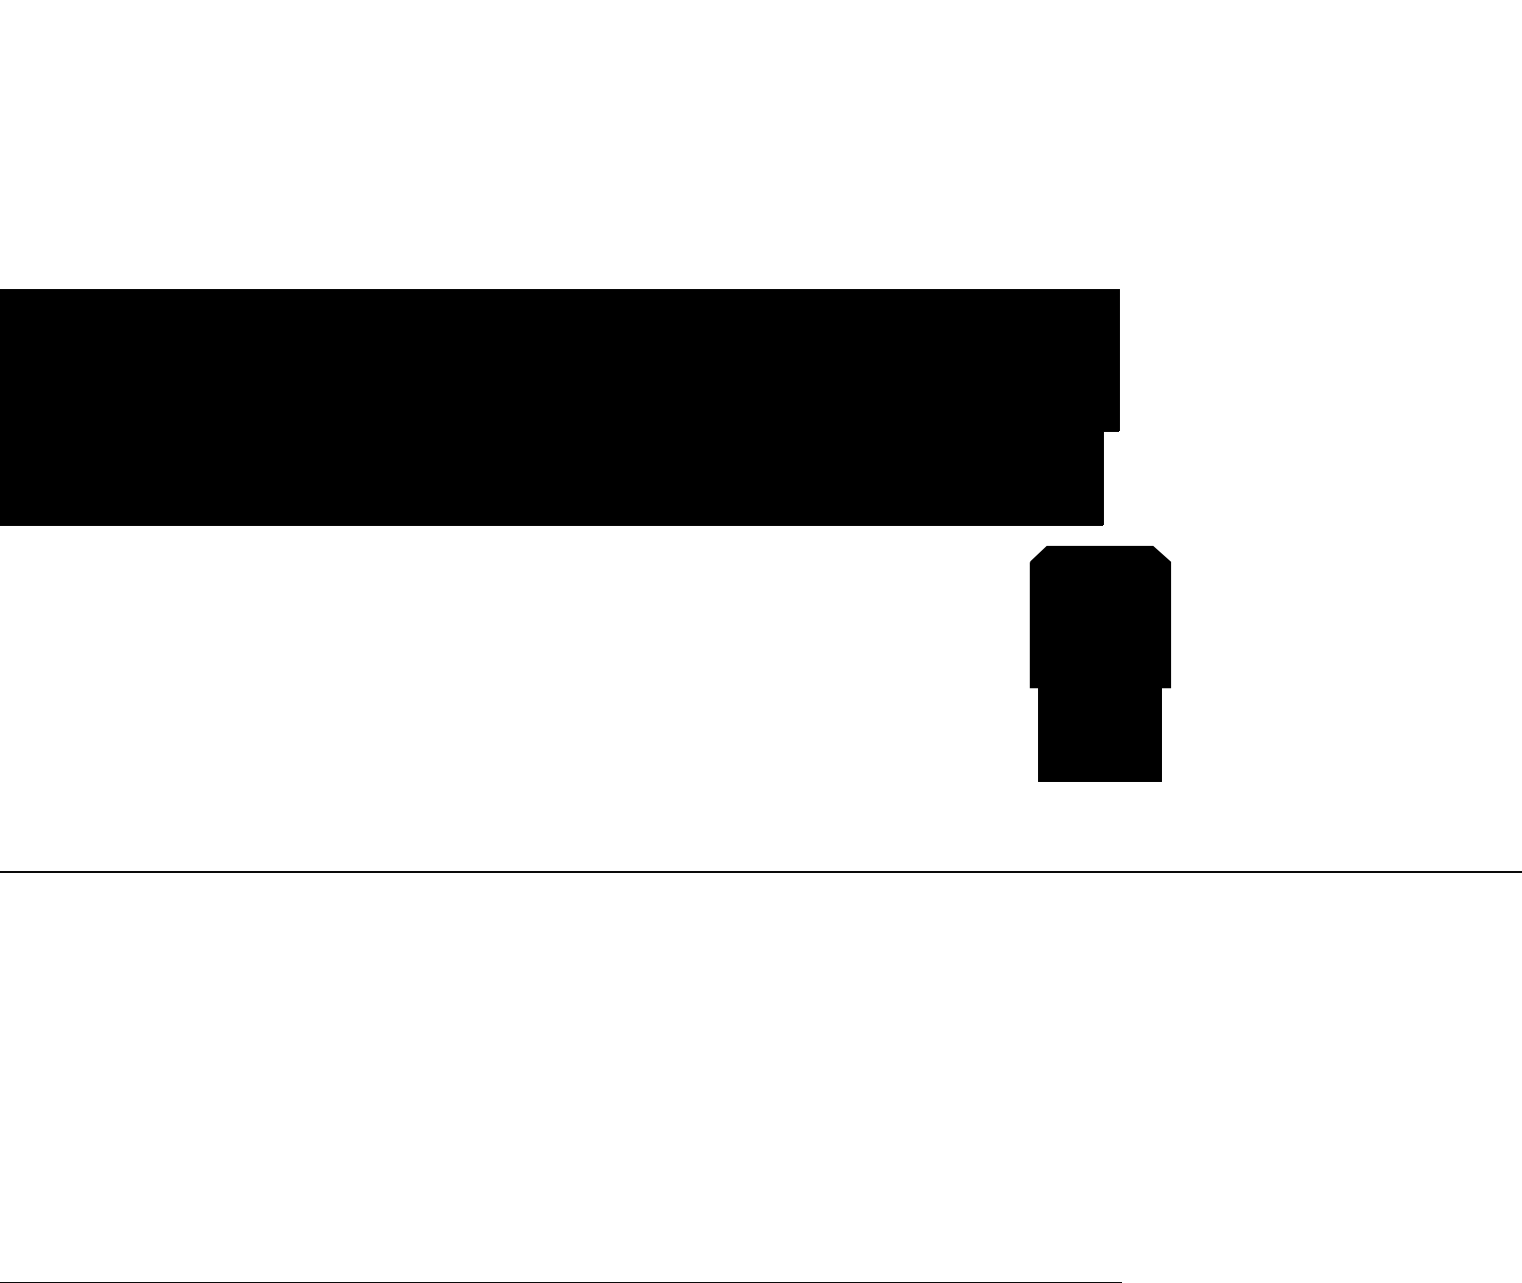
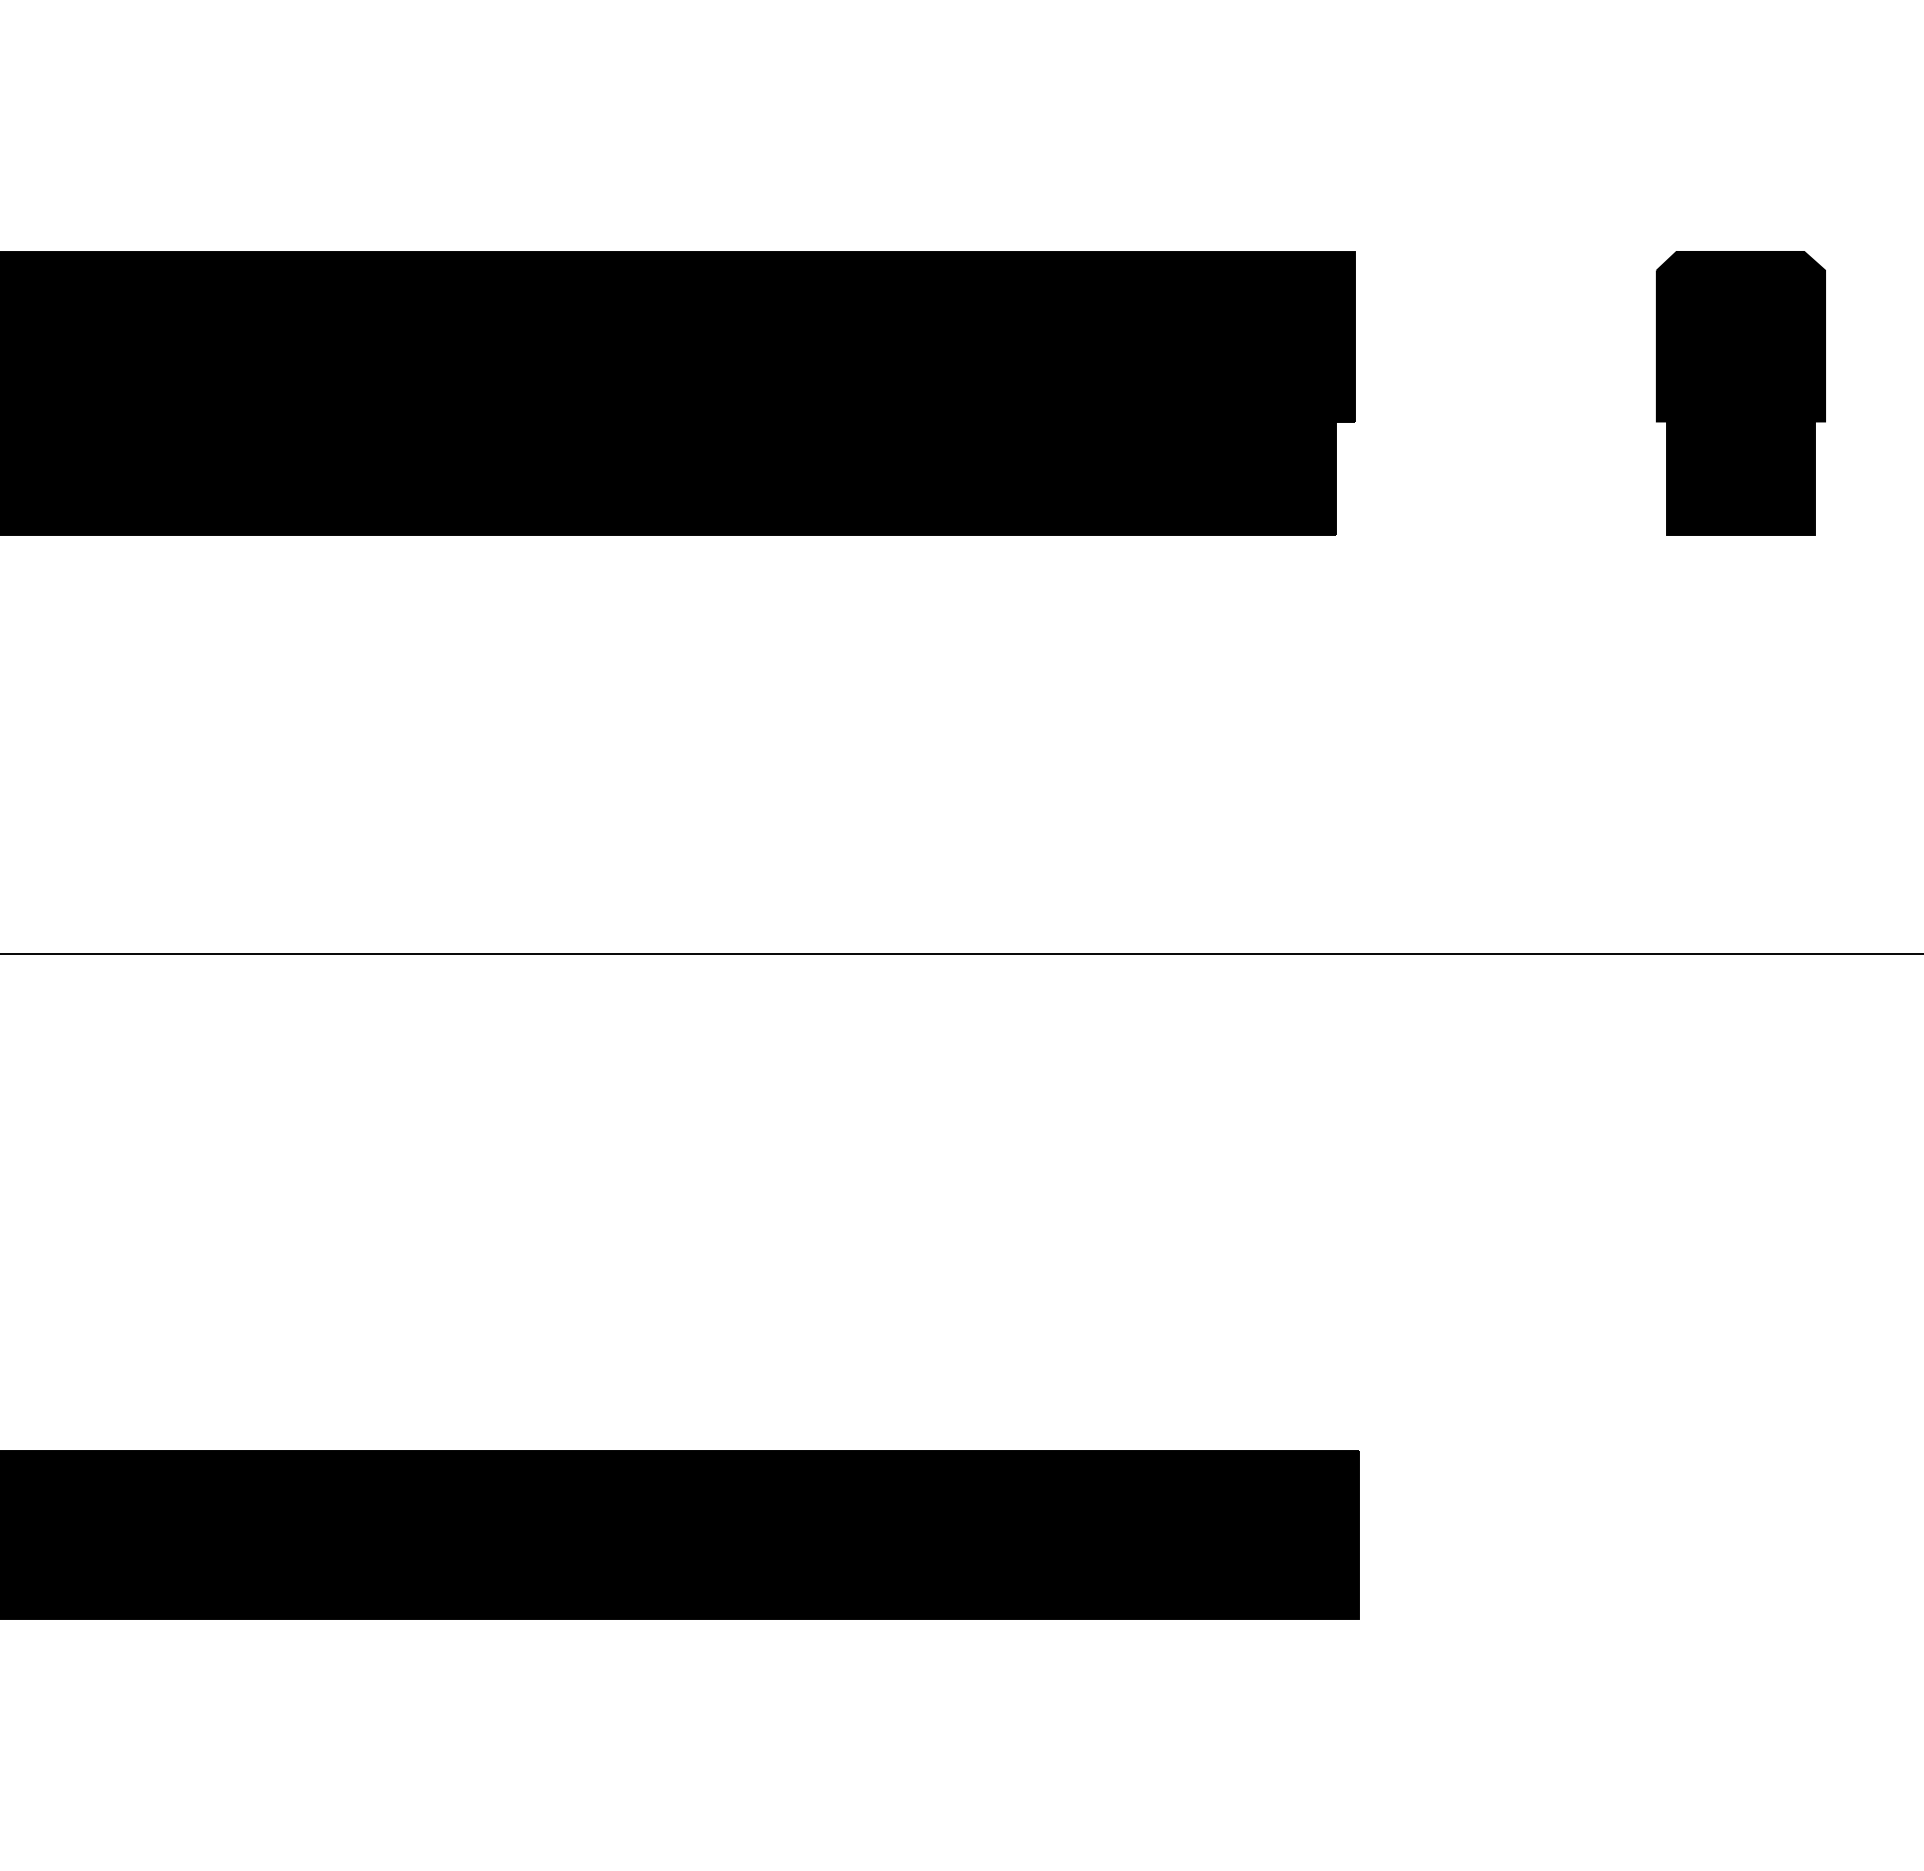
part: (1100, 664) -> (1740, 393), moved

